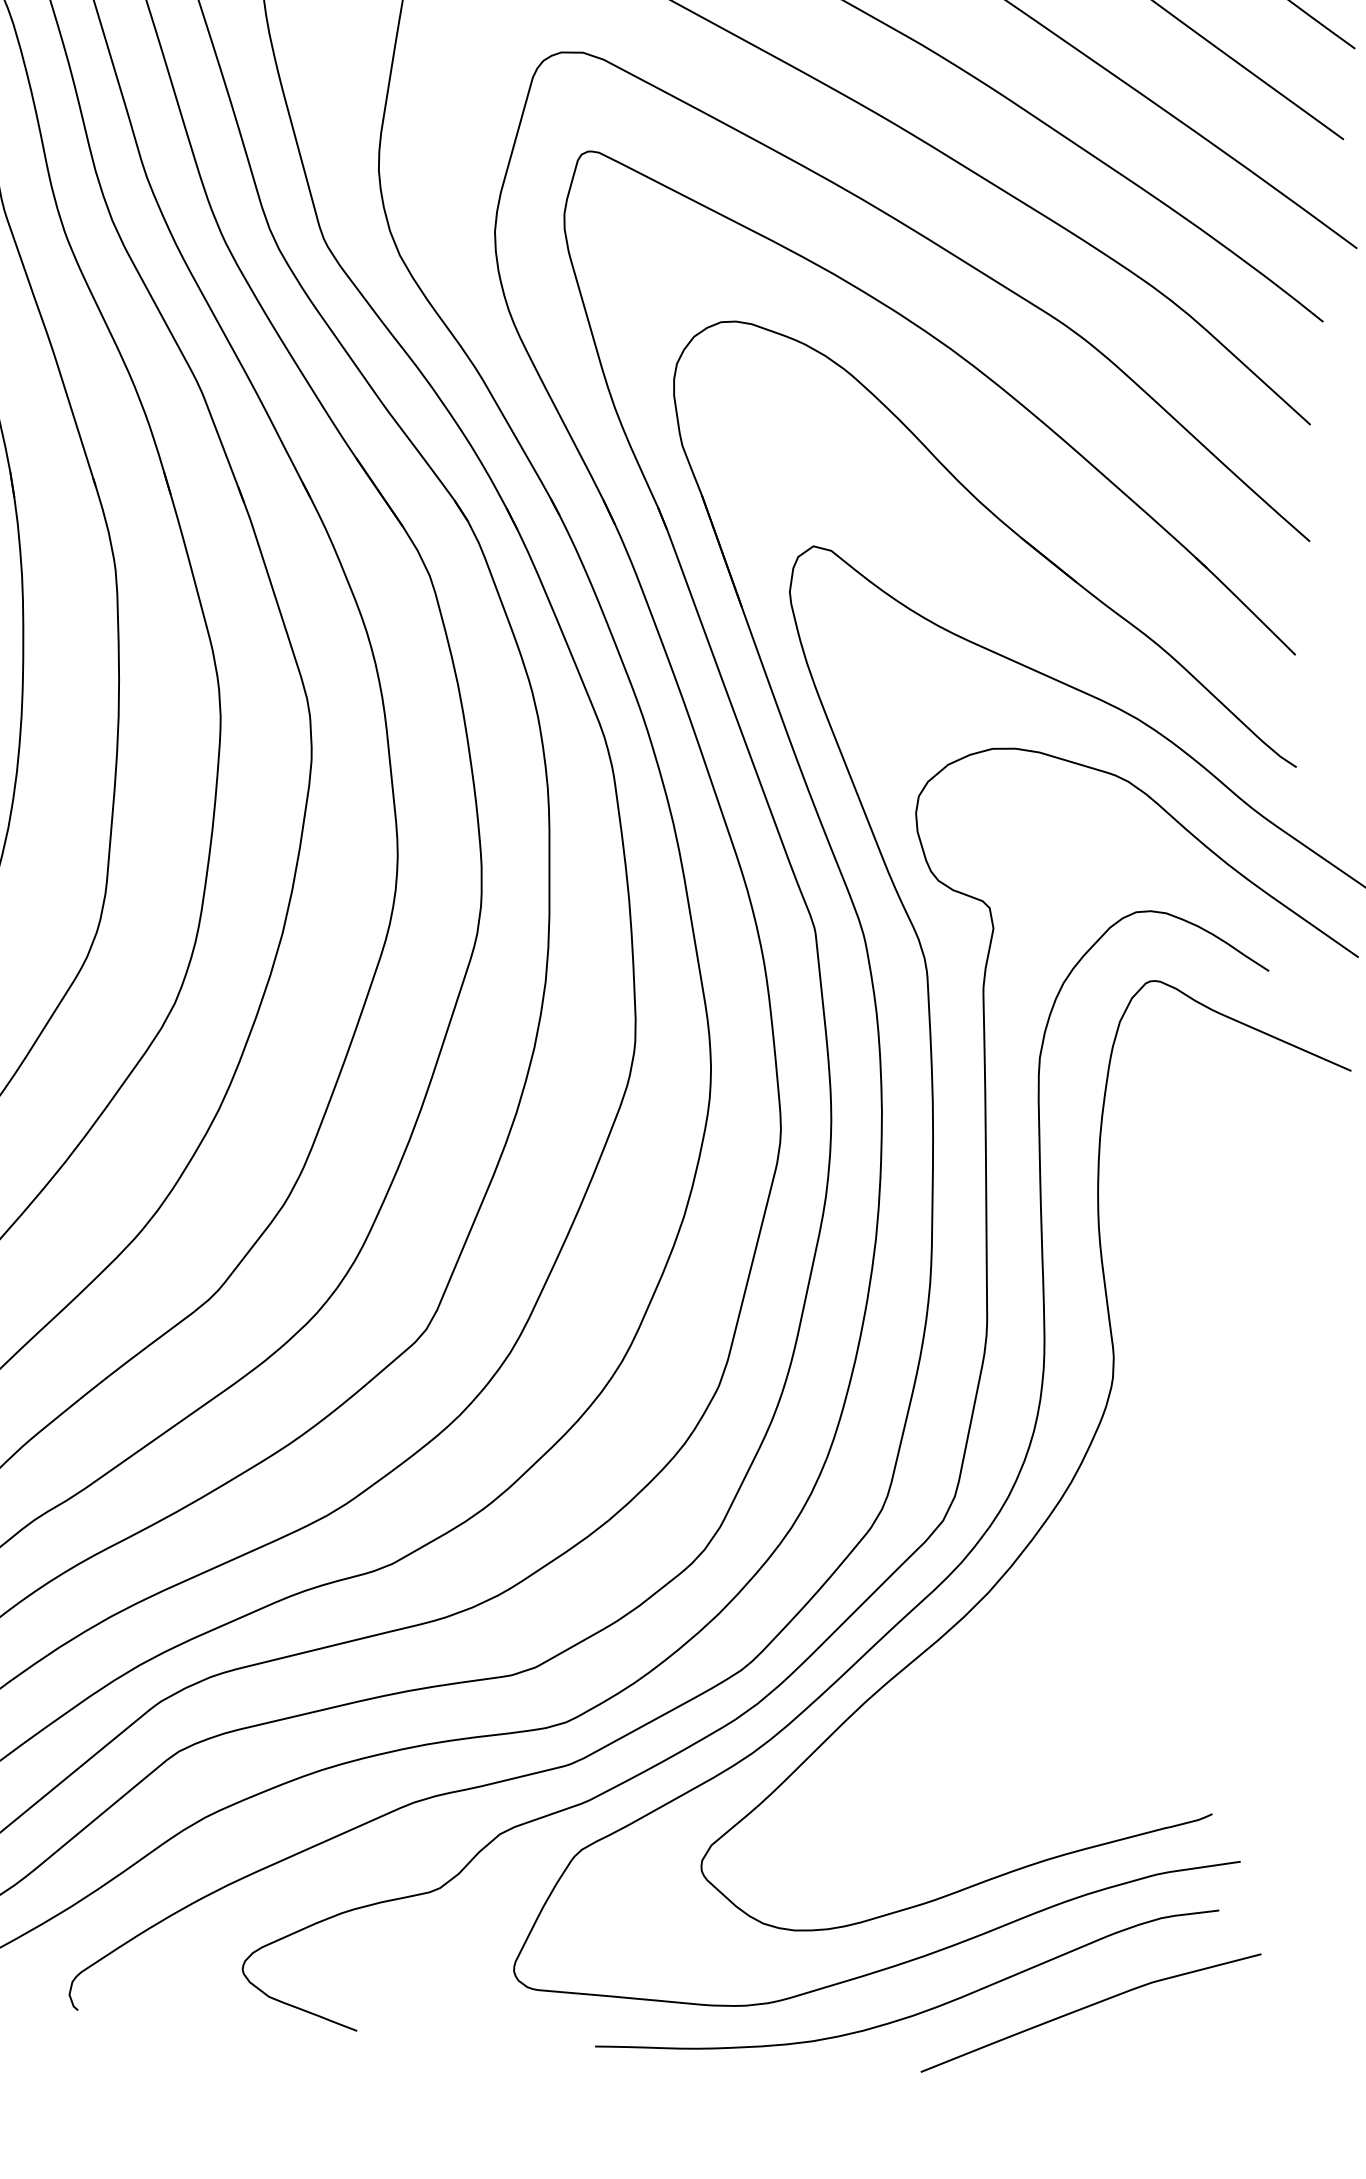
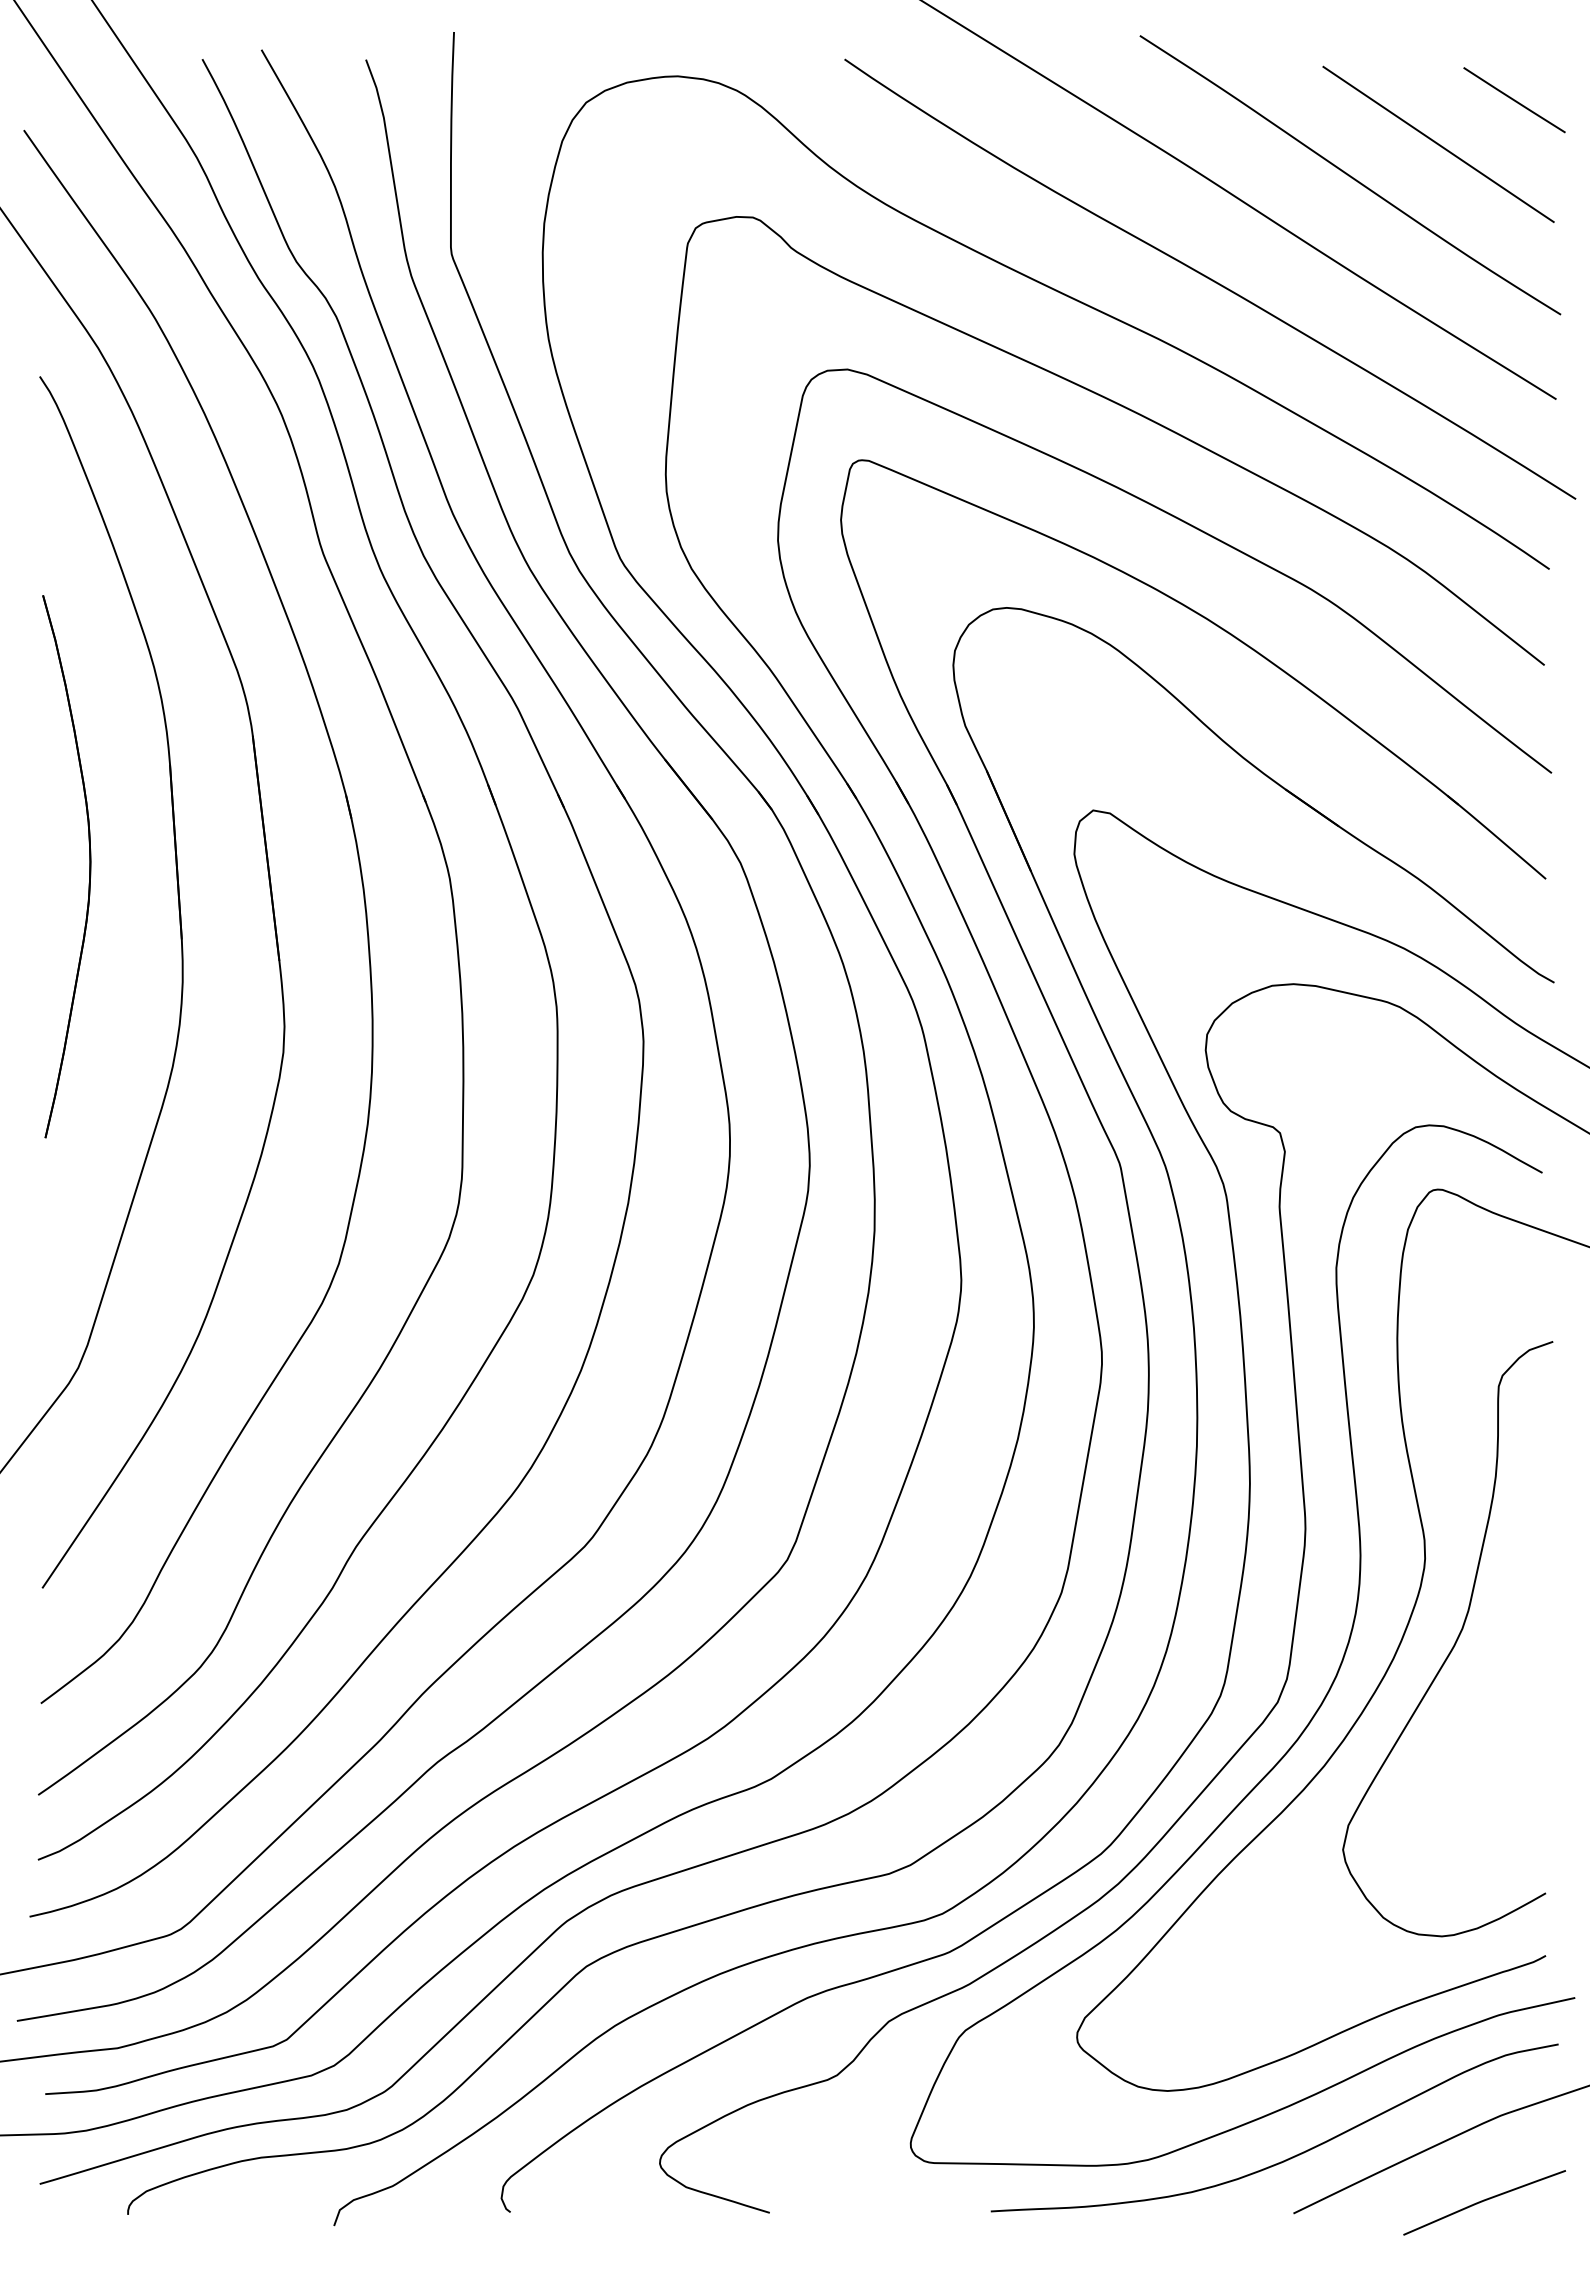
curve: (1138, 1469) -> (1454, 1642), added
curve: (1127, 2073) -> (1484, 2201), added

